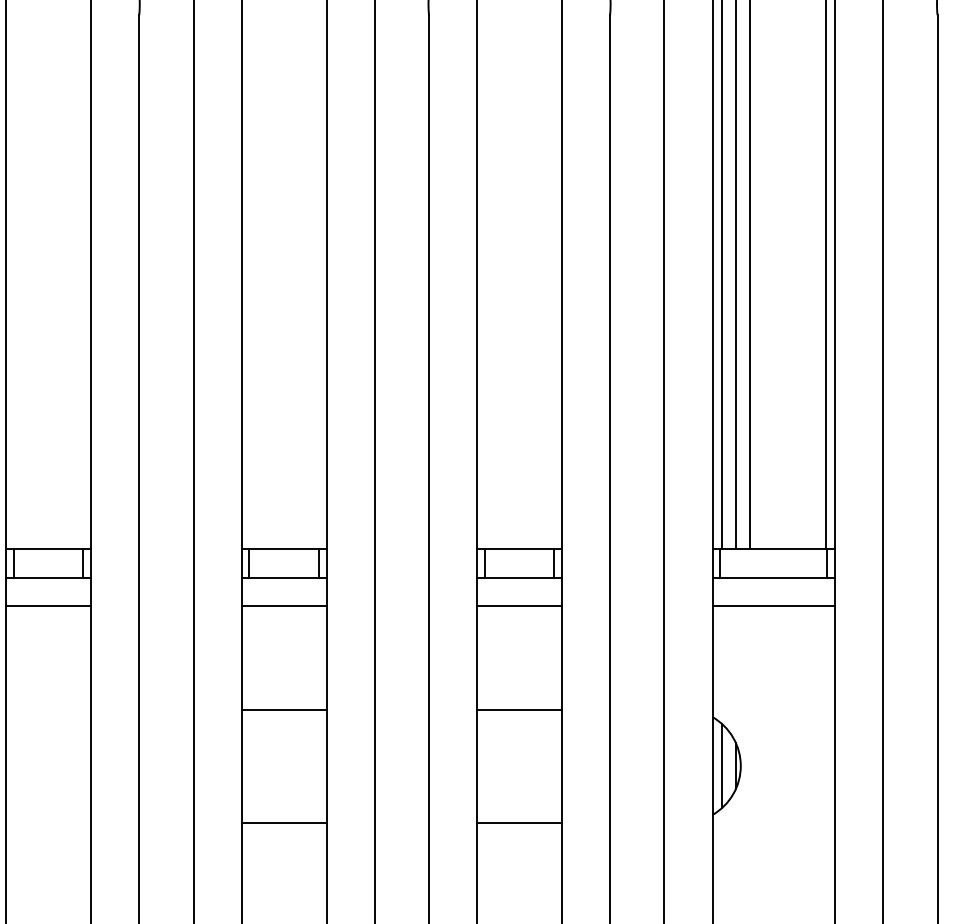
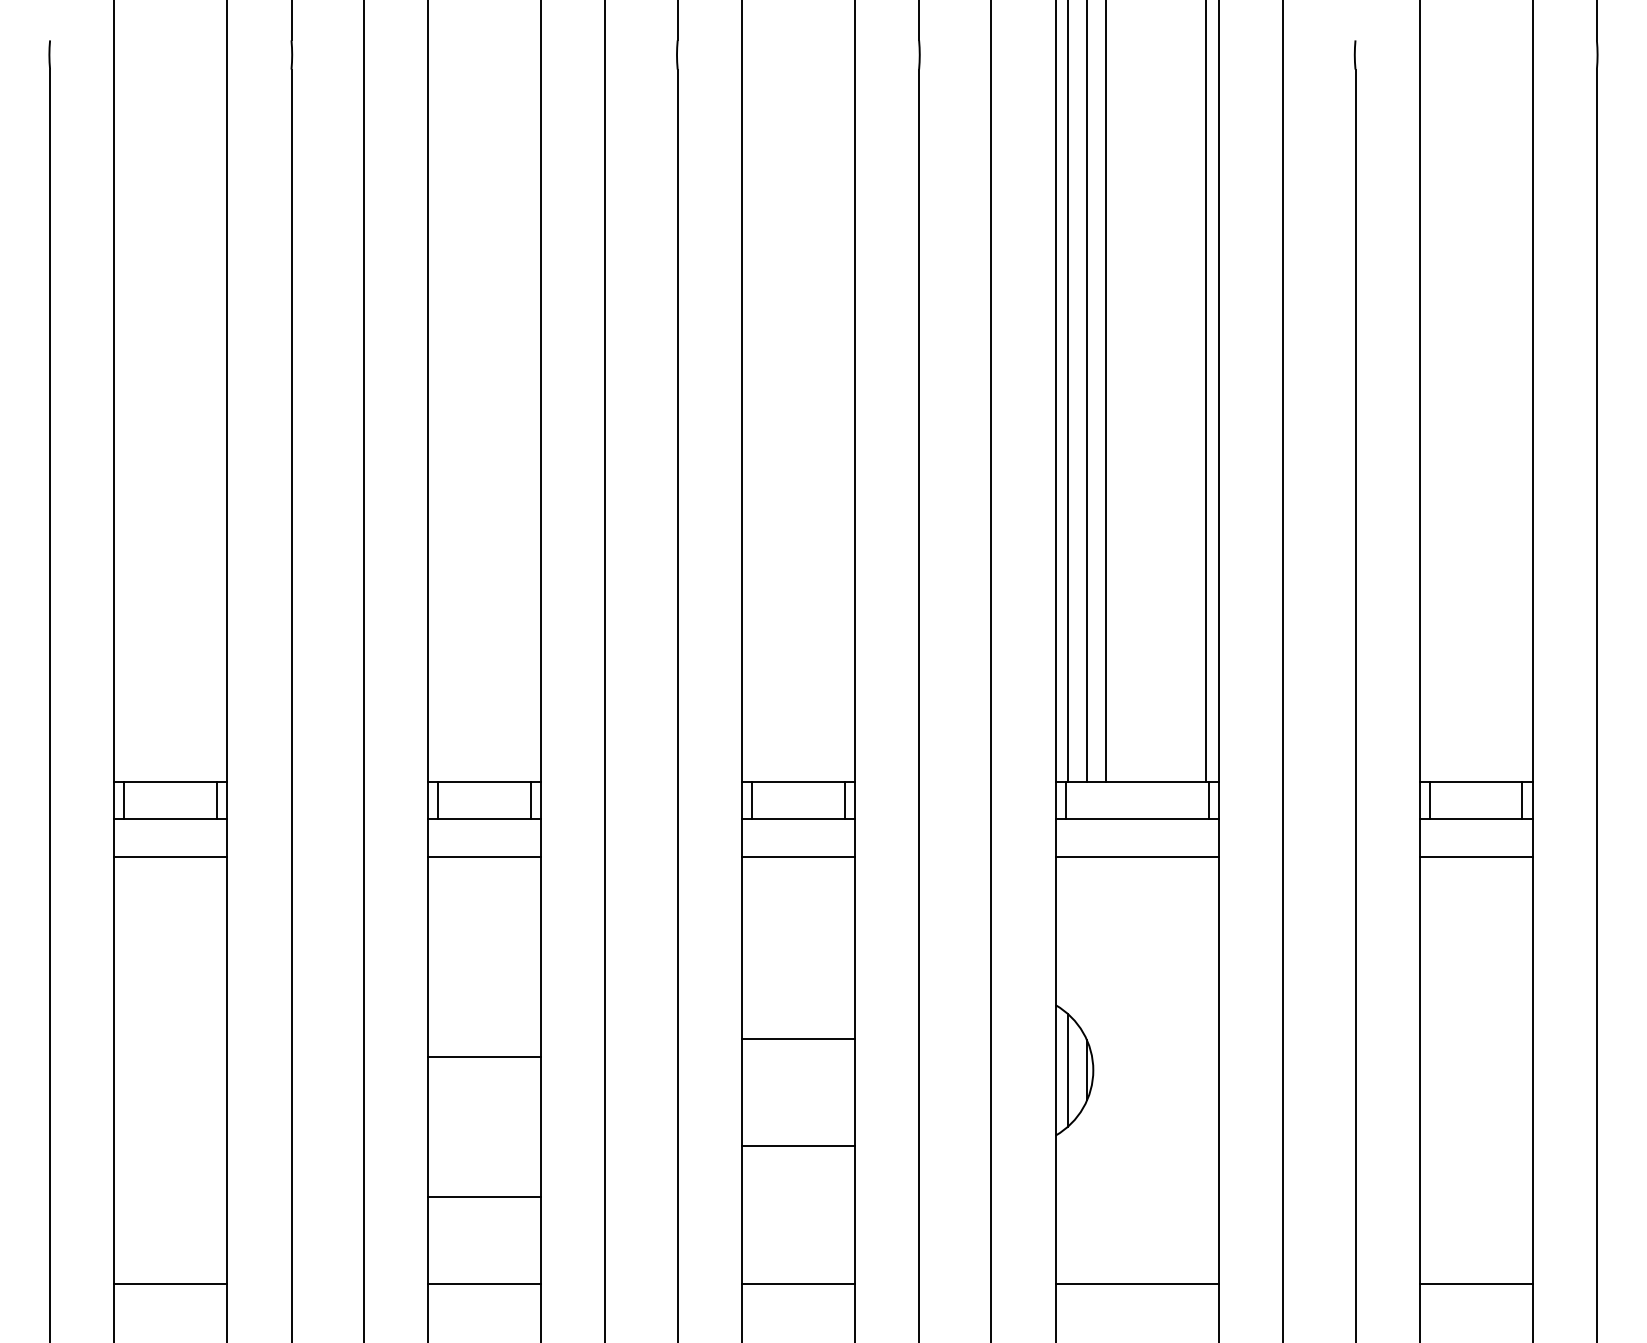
line: (284, 709) -> (484, 1057), moved
line: (518, 709) -> (797, 1039), moved
line: (284, 822) -> (484, 1196), moved

